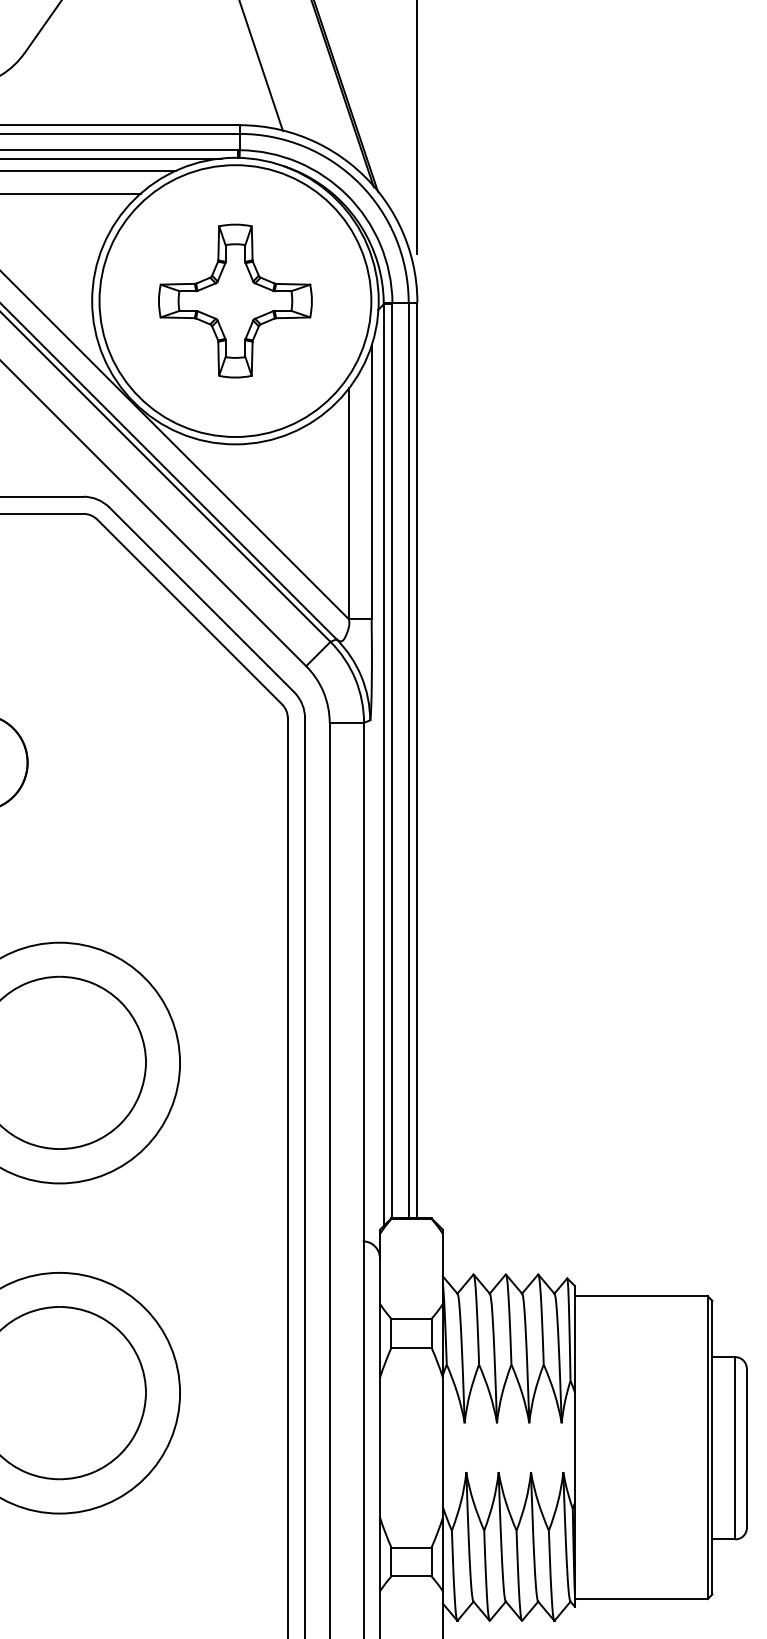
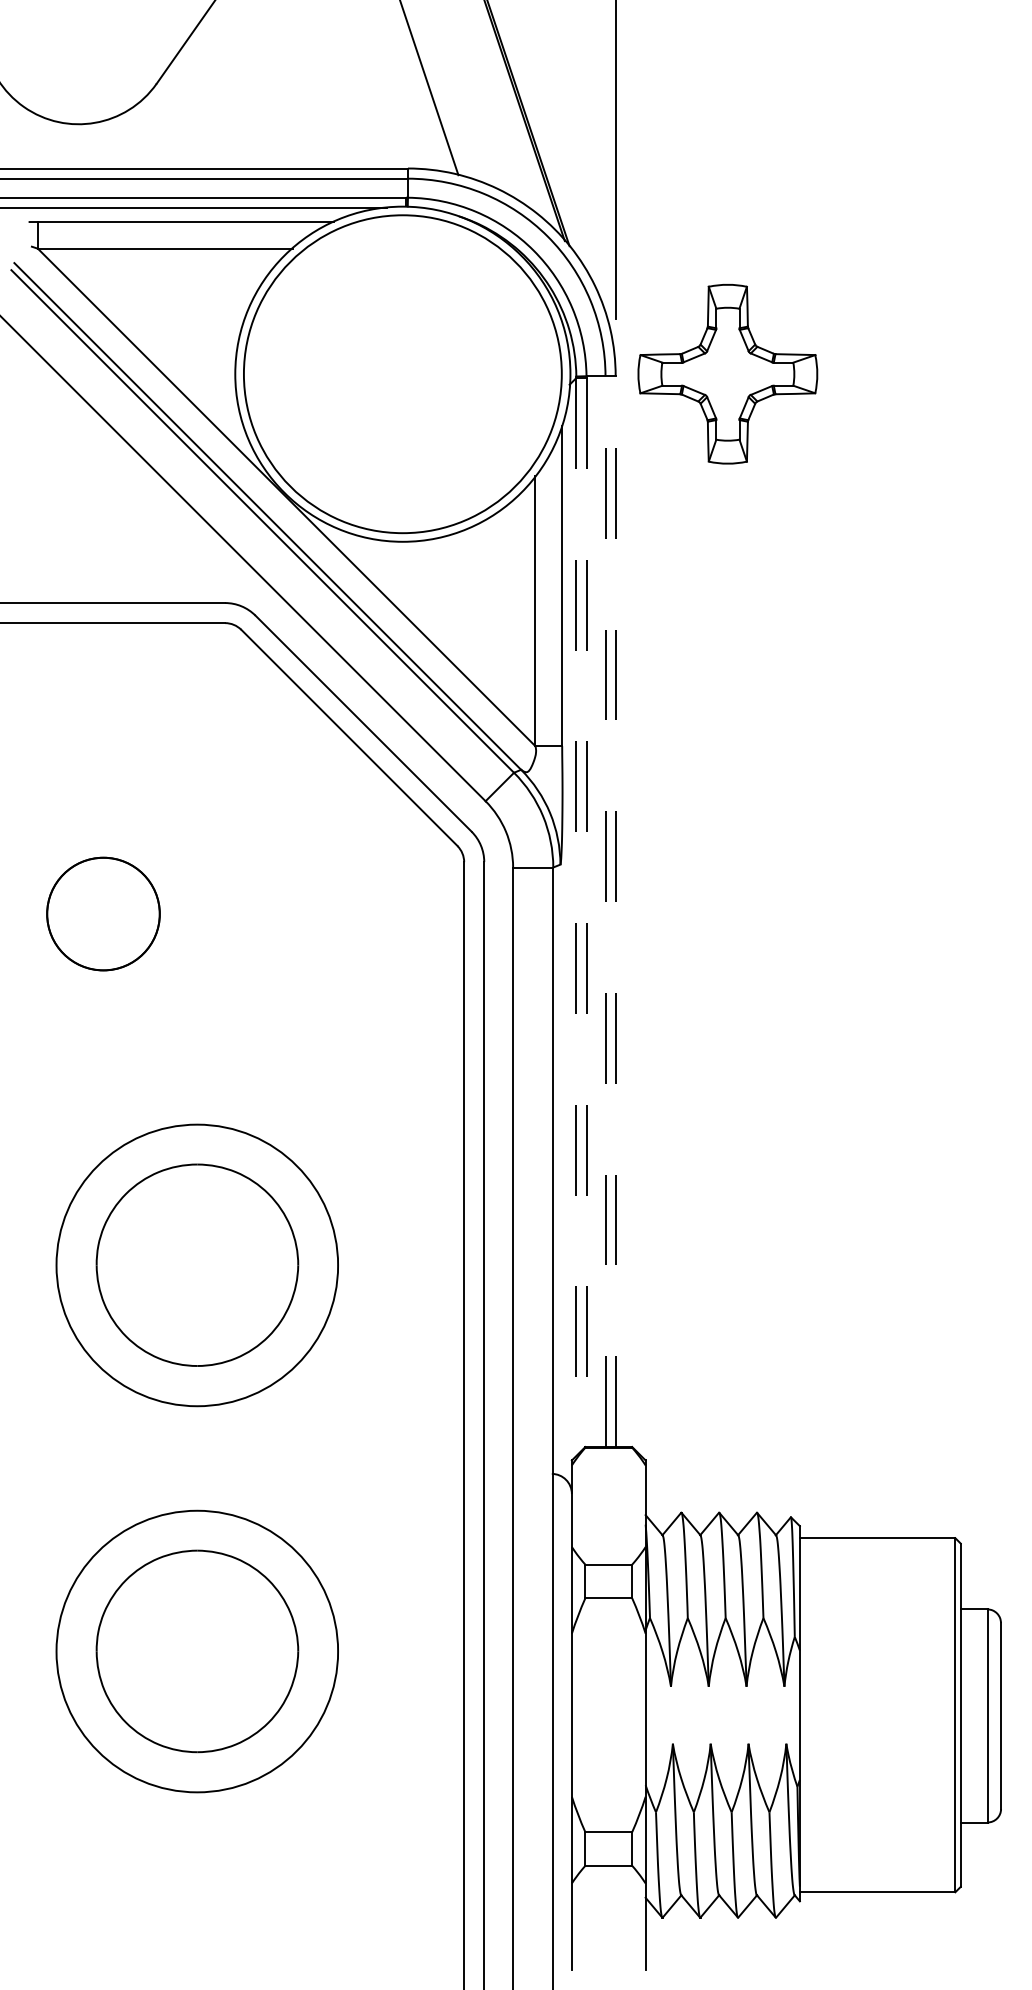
part: (235, 301) -> (727, 374), moved
line: (408, 760) -> (605, 911), solid -> dashed
line: (417, 760) -> (615, 911), solid -> dashed
line: (392, 762) -> (586, 913), solid -> dashed
line: (383, 765) -> (576, 917), solid -> dashed

